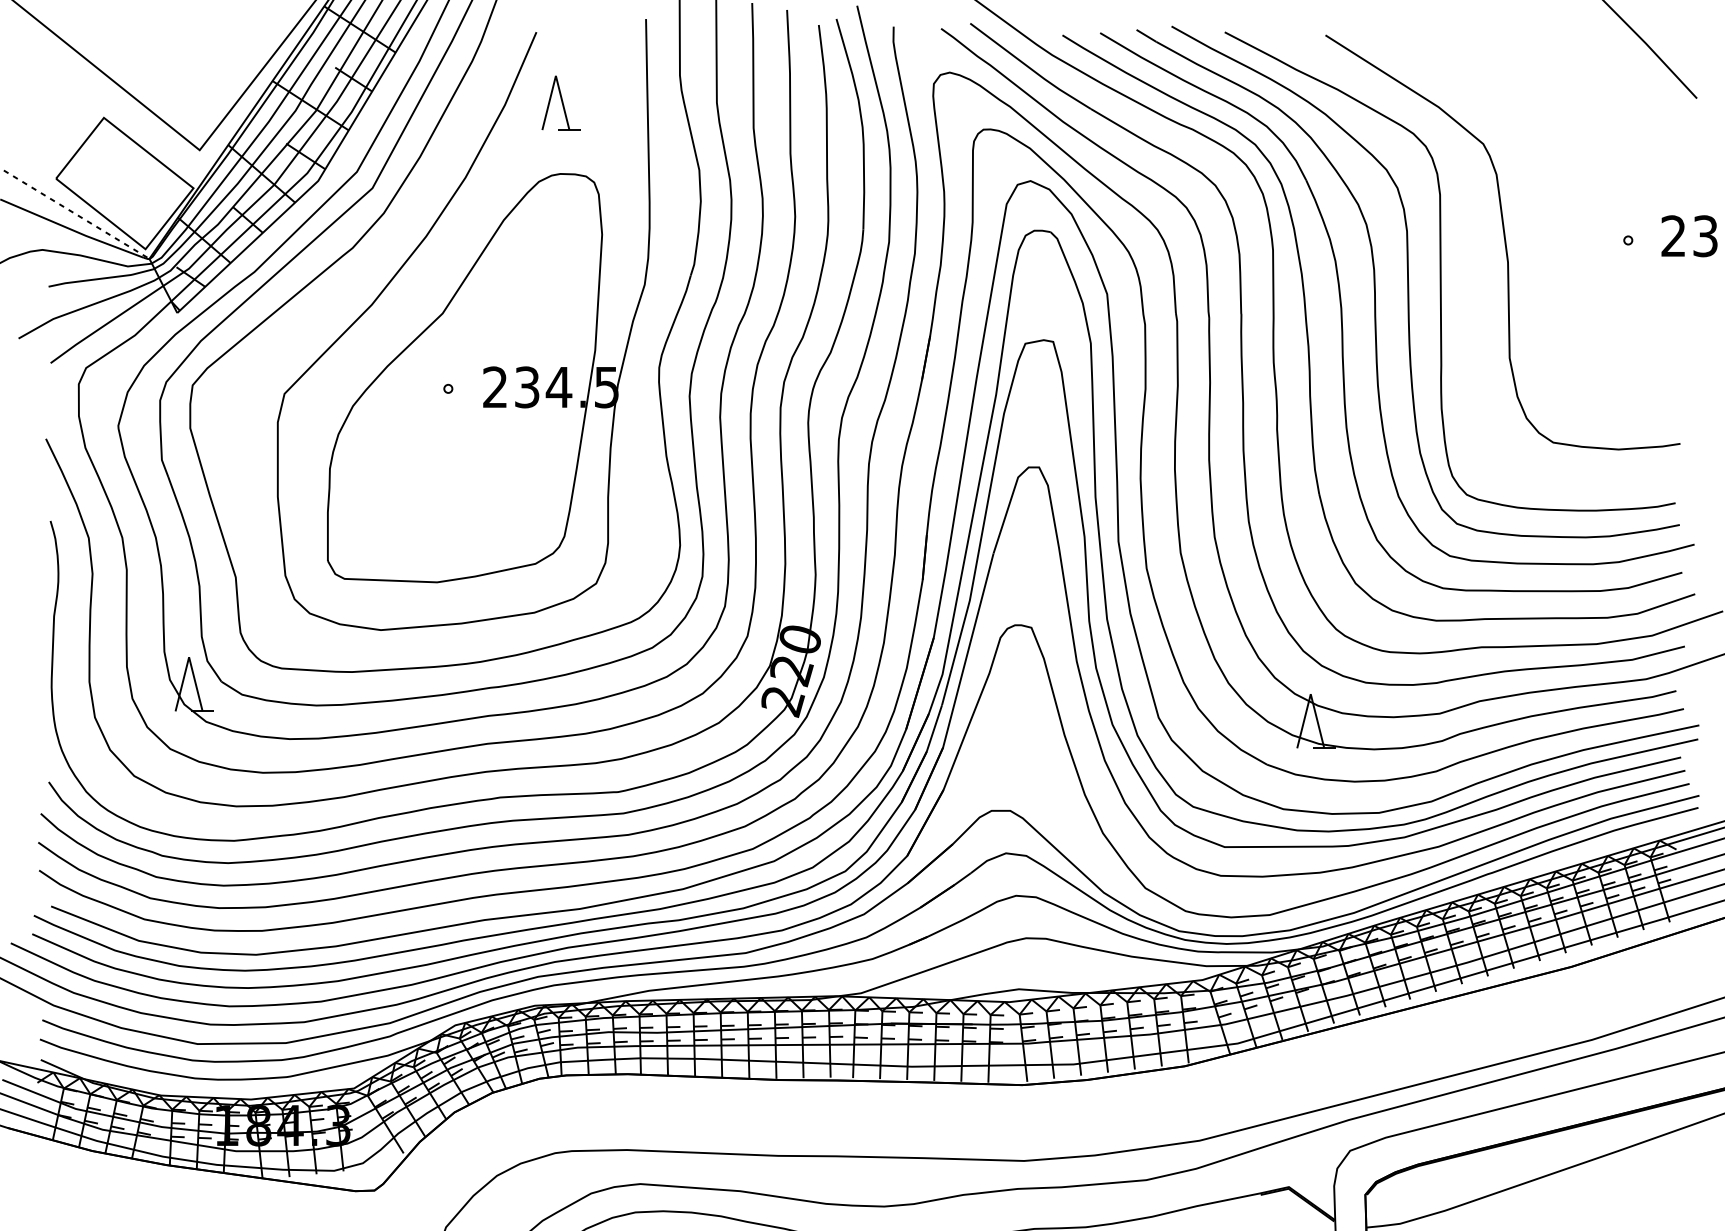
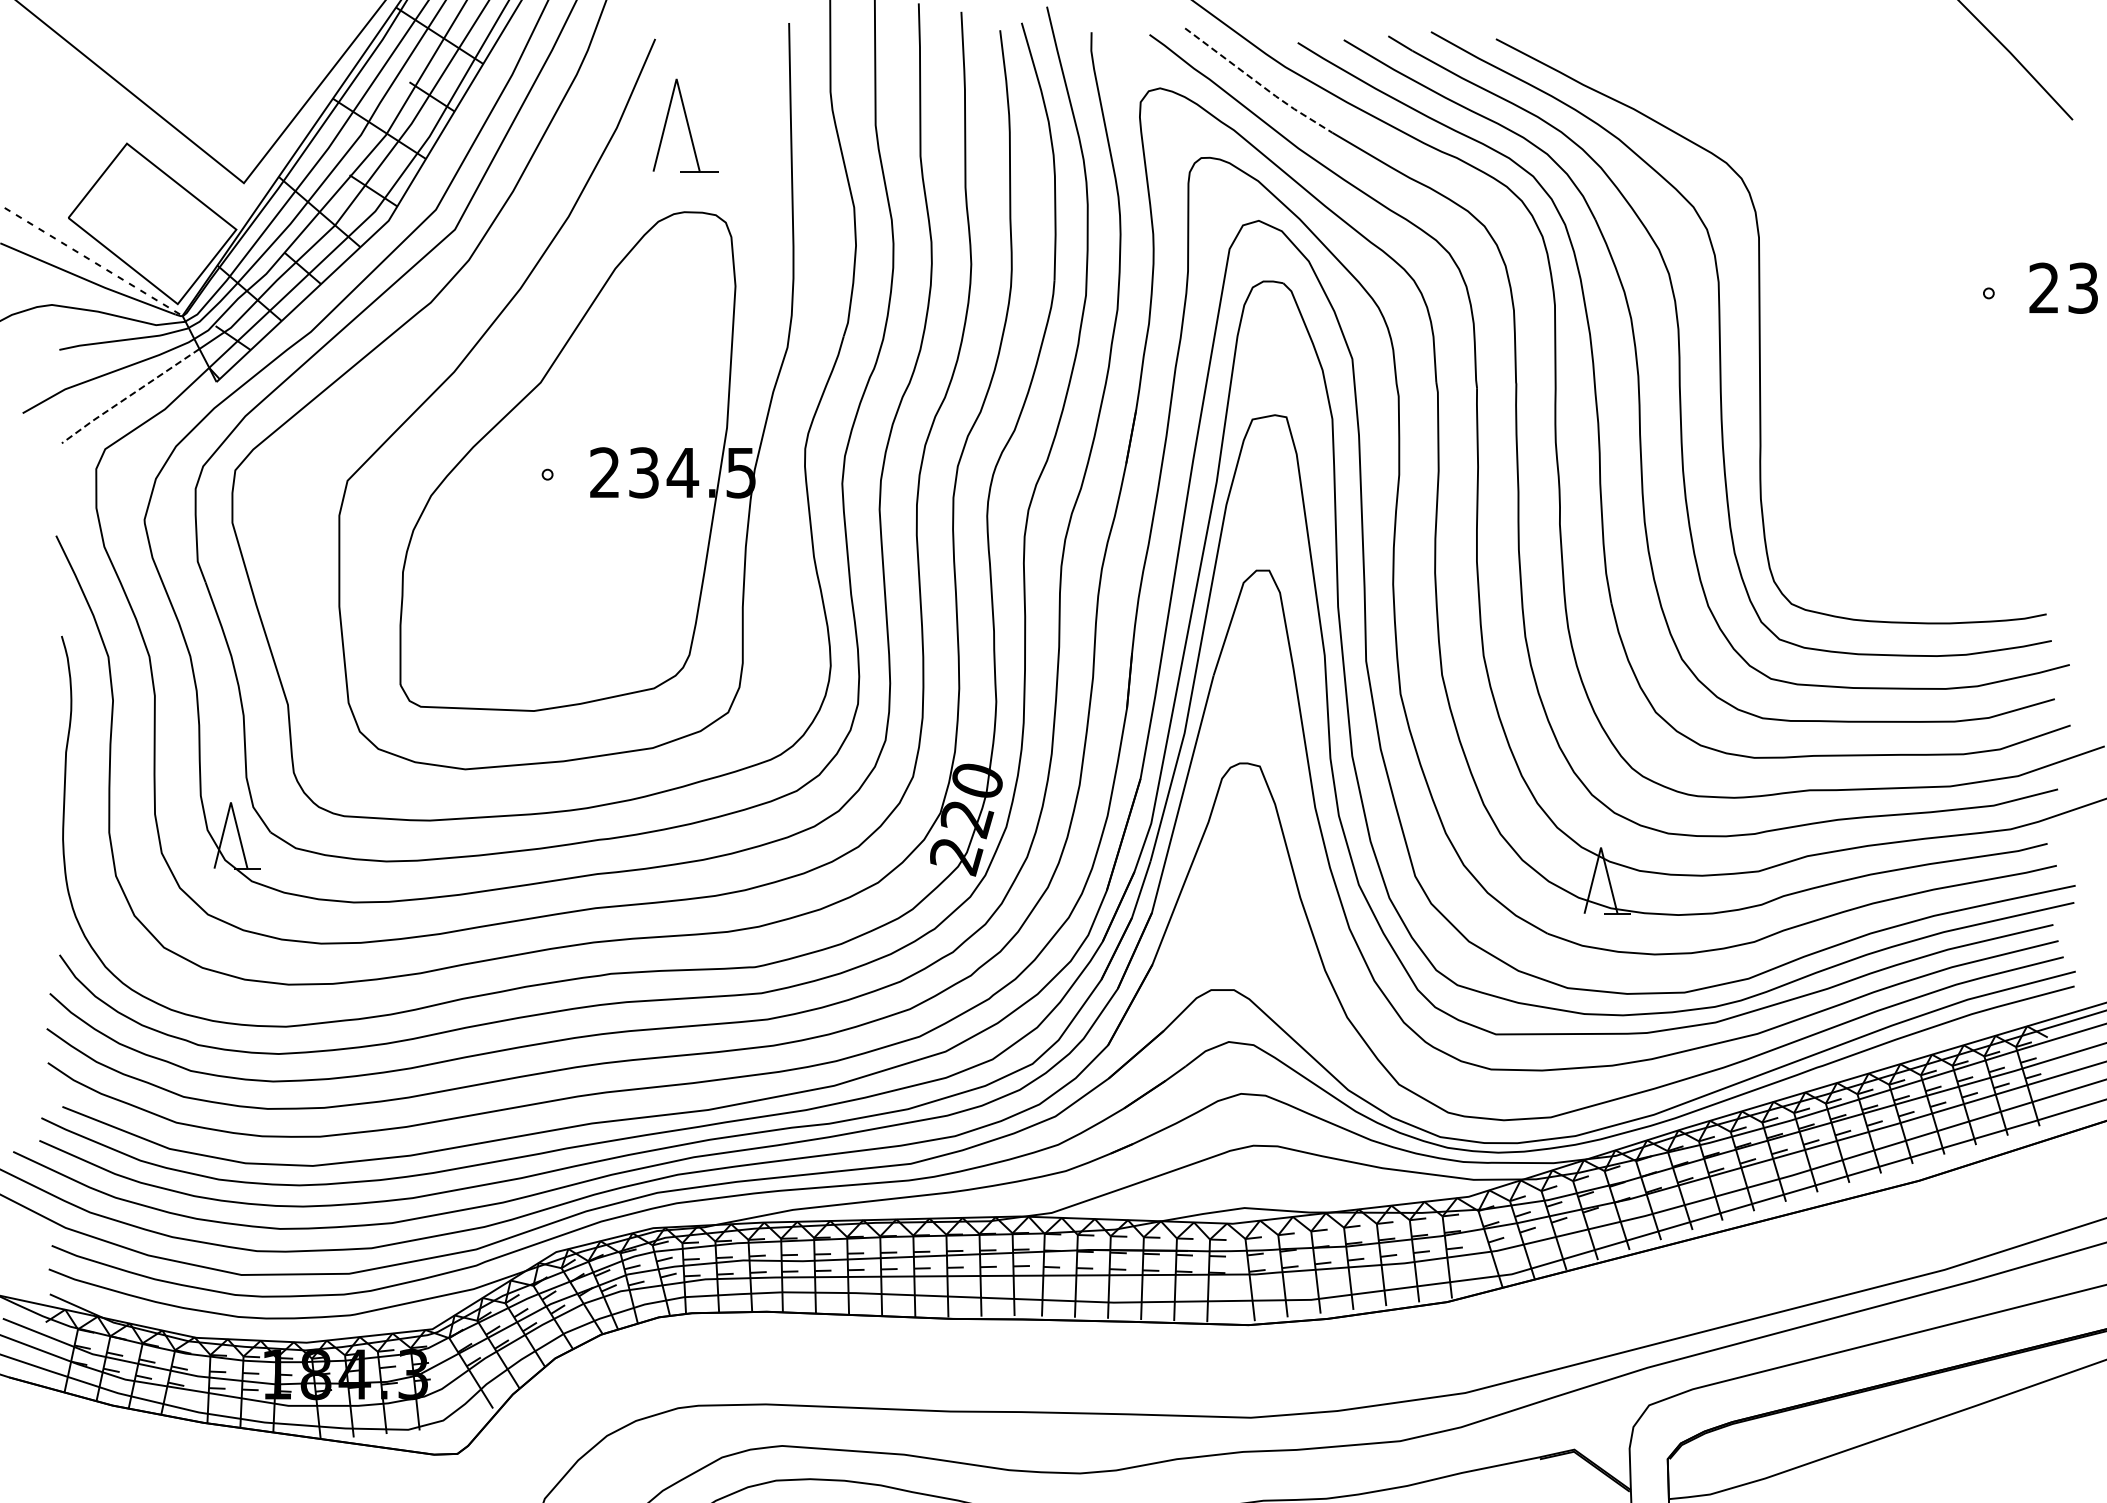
line: (1030, 68) -> (1258, 83), solid -> dashed
part: (560, 102) -> (684, 125), size x1.4
curve: (1504, 242) -> (1837, 295), removed
line: (106, 324) -> (129, 396), solid -> dashed

